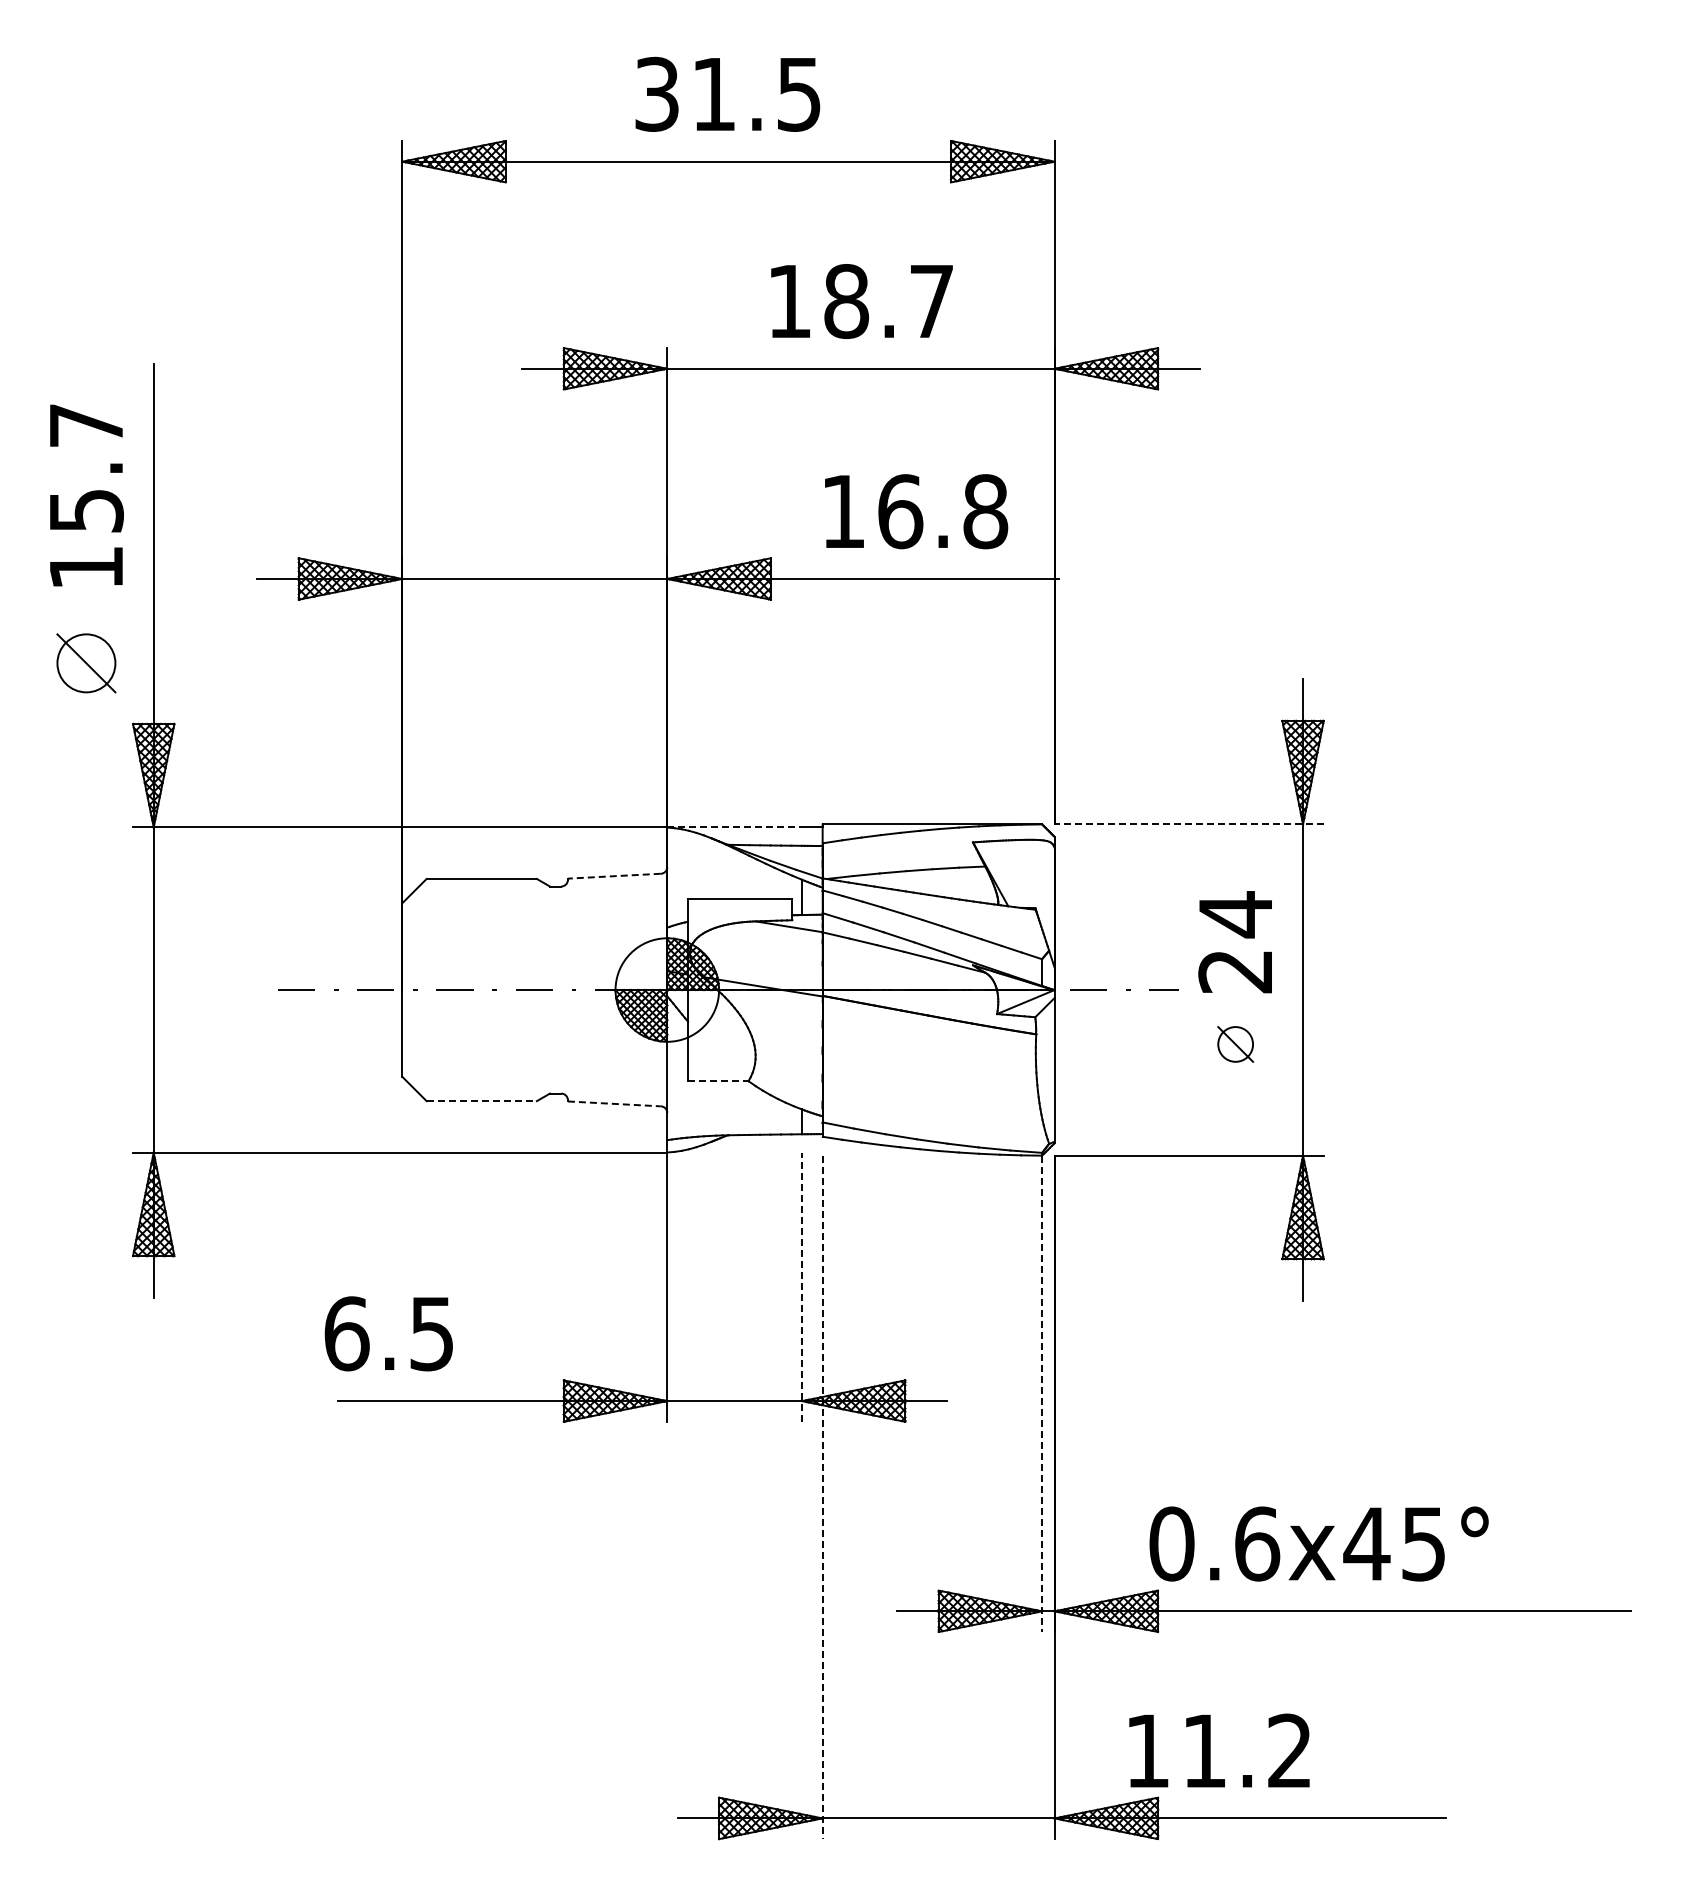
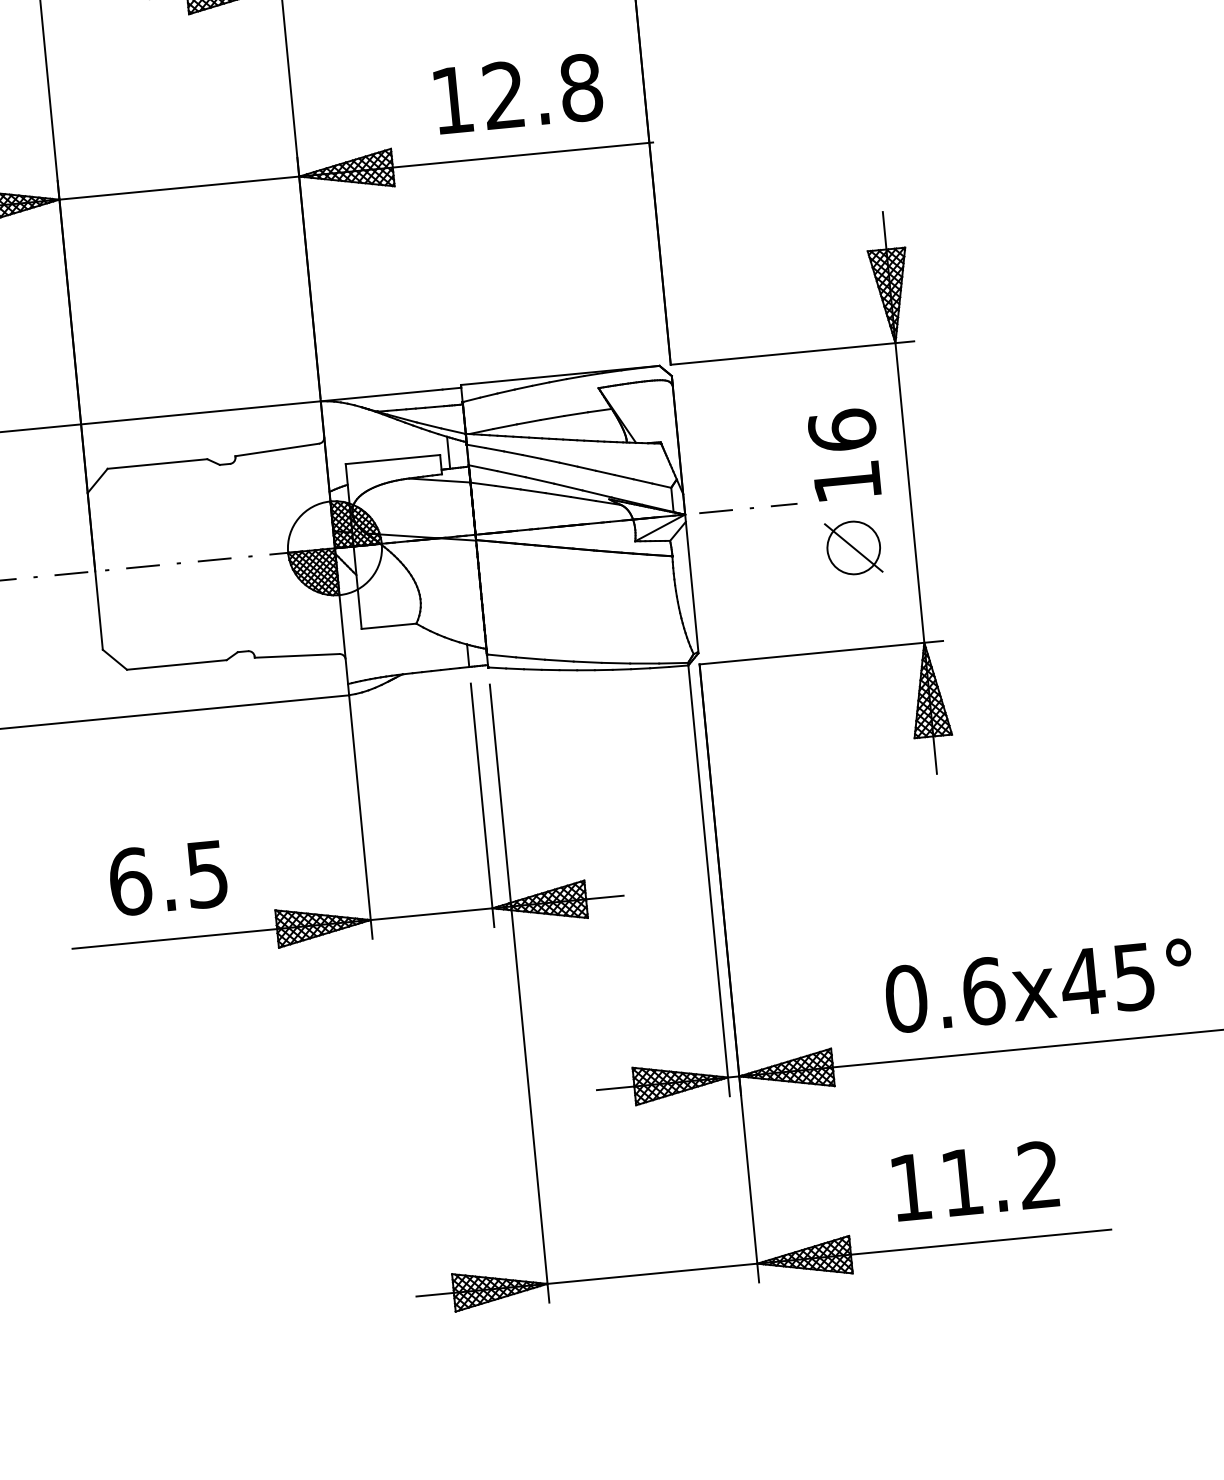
text: (900, 511) -> (504, 95), 16.8 -> 12.8
line: (1189, 824) -> (792, 353), dashed -> solid
line: (735, 827) -> (382, 395), dashed -> solid
line: (613, 876) -> (276, 450), dashed -> solid
text: (1235, 942) -> (844, 455), 24 -> 16
part: (1235, 1044) -> (853, 548), size x1.67
line: (718, 1081) -> (389, 626), dashed -> solid
line: (482, 1101) -> (177, 665), dashed -> solid
line: (614, 1103) -> (297, 655), dashed -> solid
line: (801, 1287) -> (482, 805), dashed -> solid
text: (388, 1333) -> (167, 877), moved
line: (1042, 1394) -> (709, 881), dashed -> solid
line: (822, 1497) -> (519, 993), dashed -> solid
text: (1318, 1543) -> (1038, 985), moved
text: (1219, 1750) -> (975, 1180), moved

